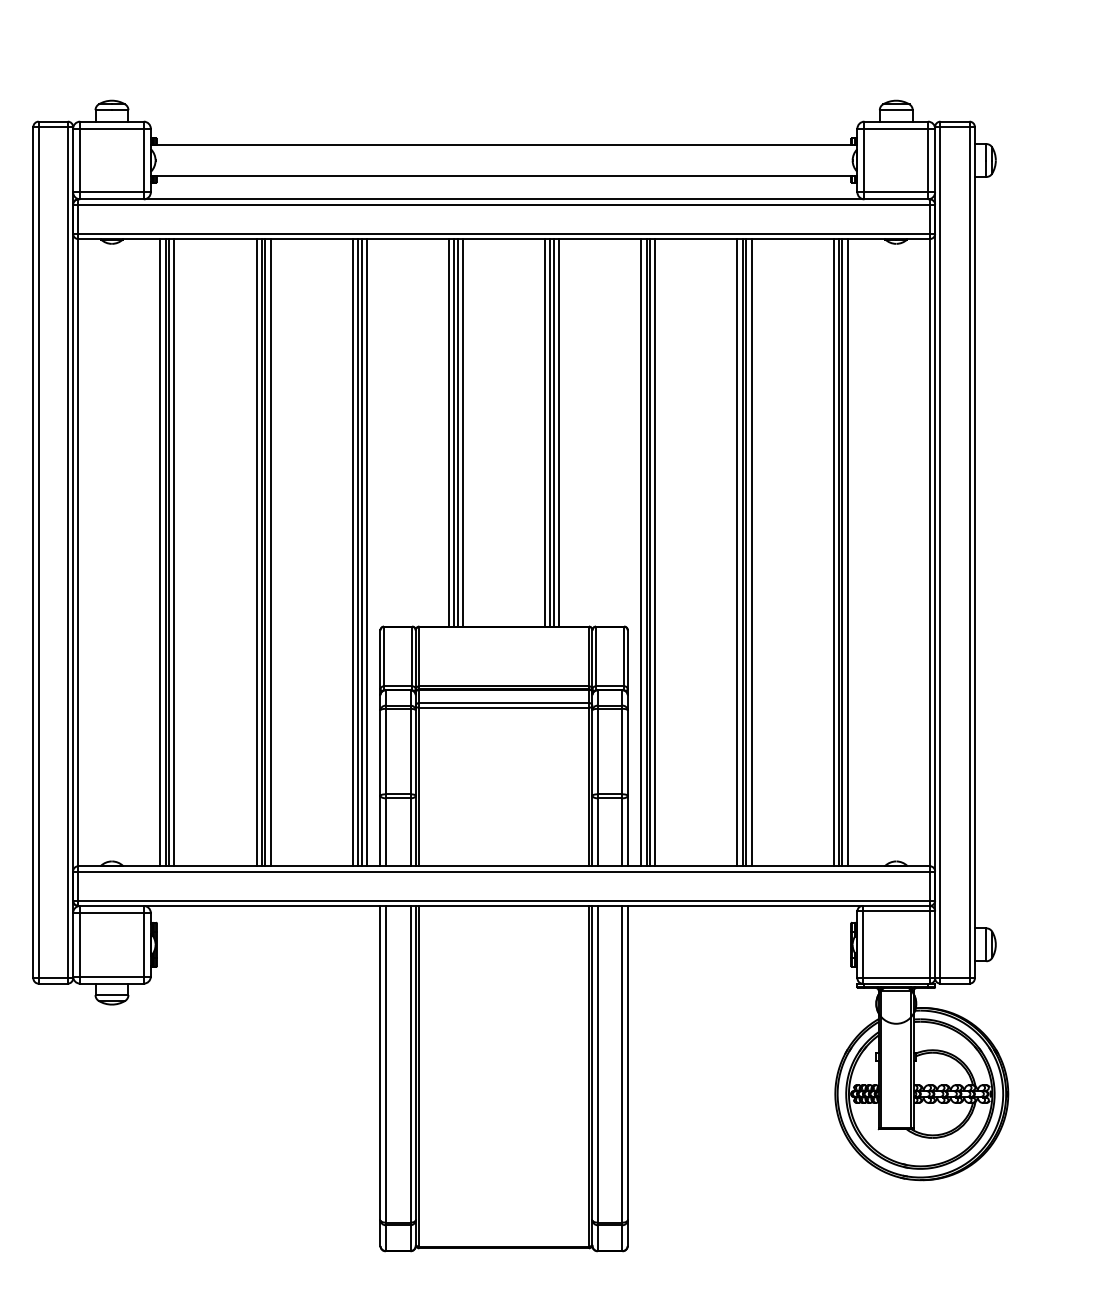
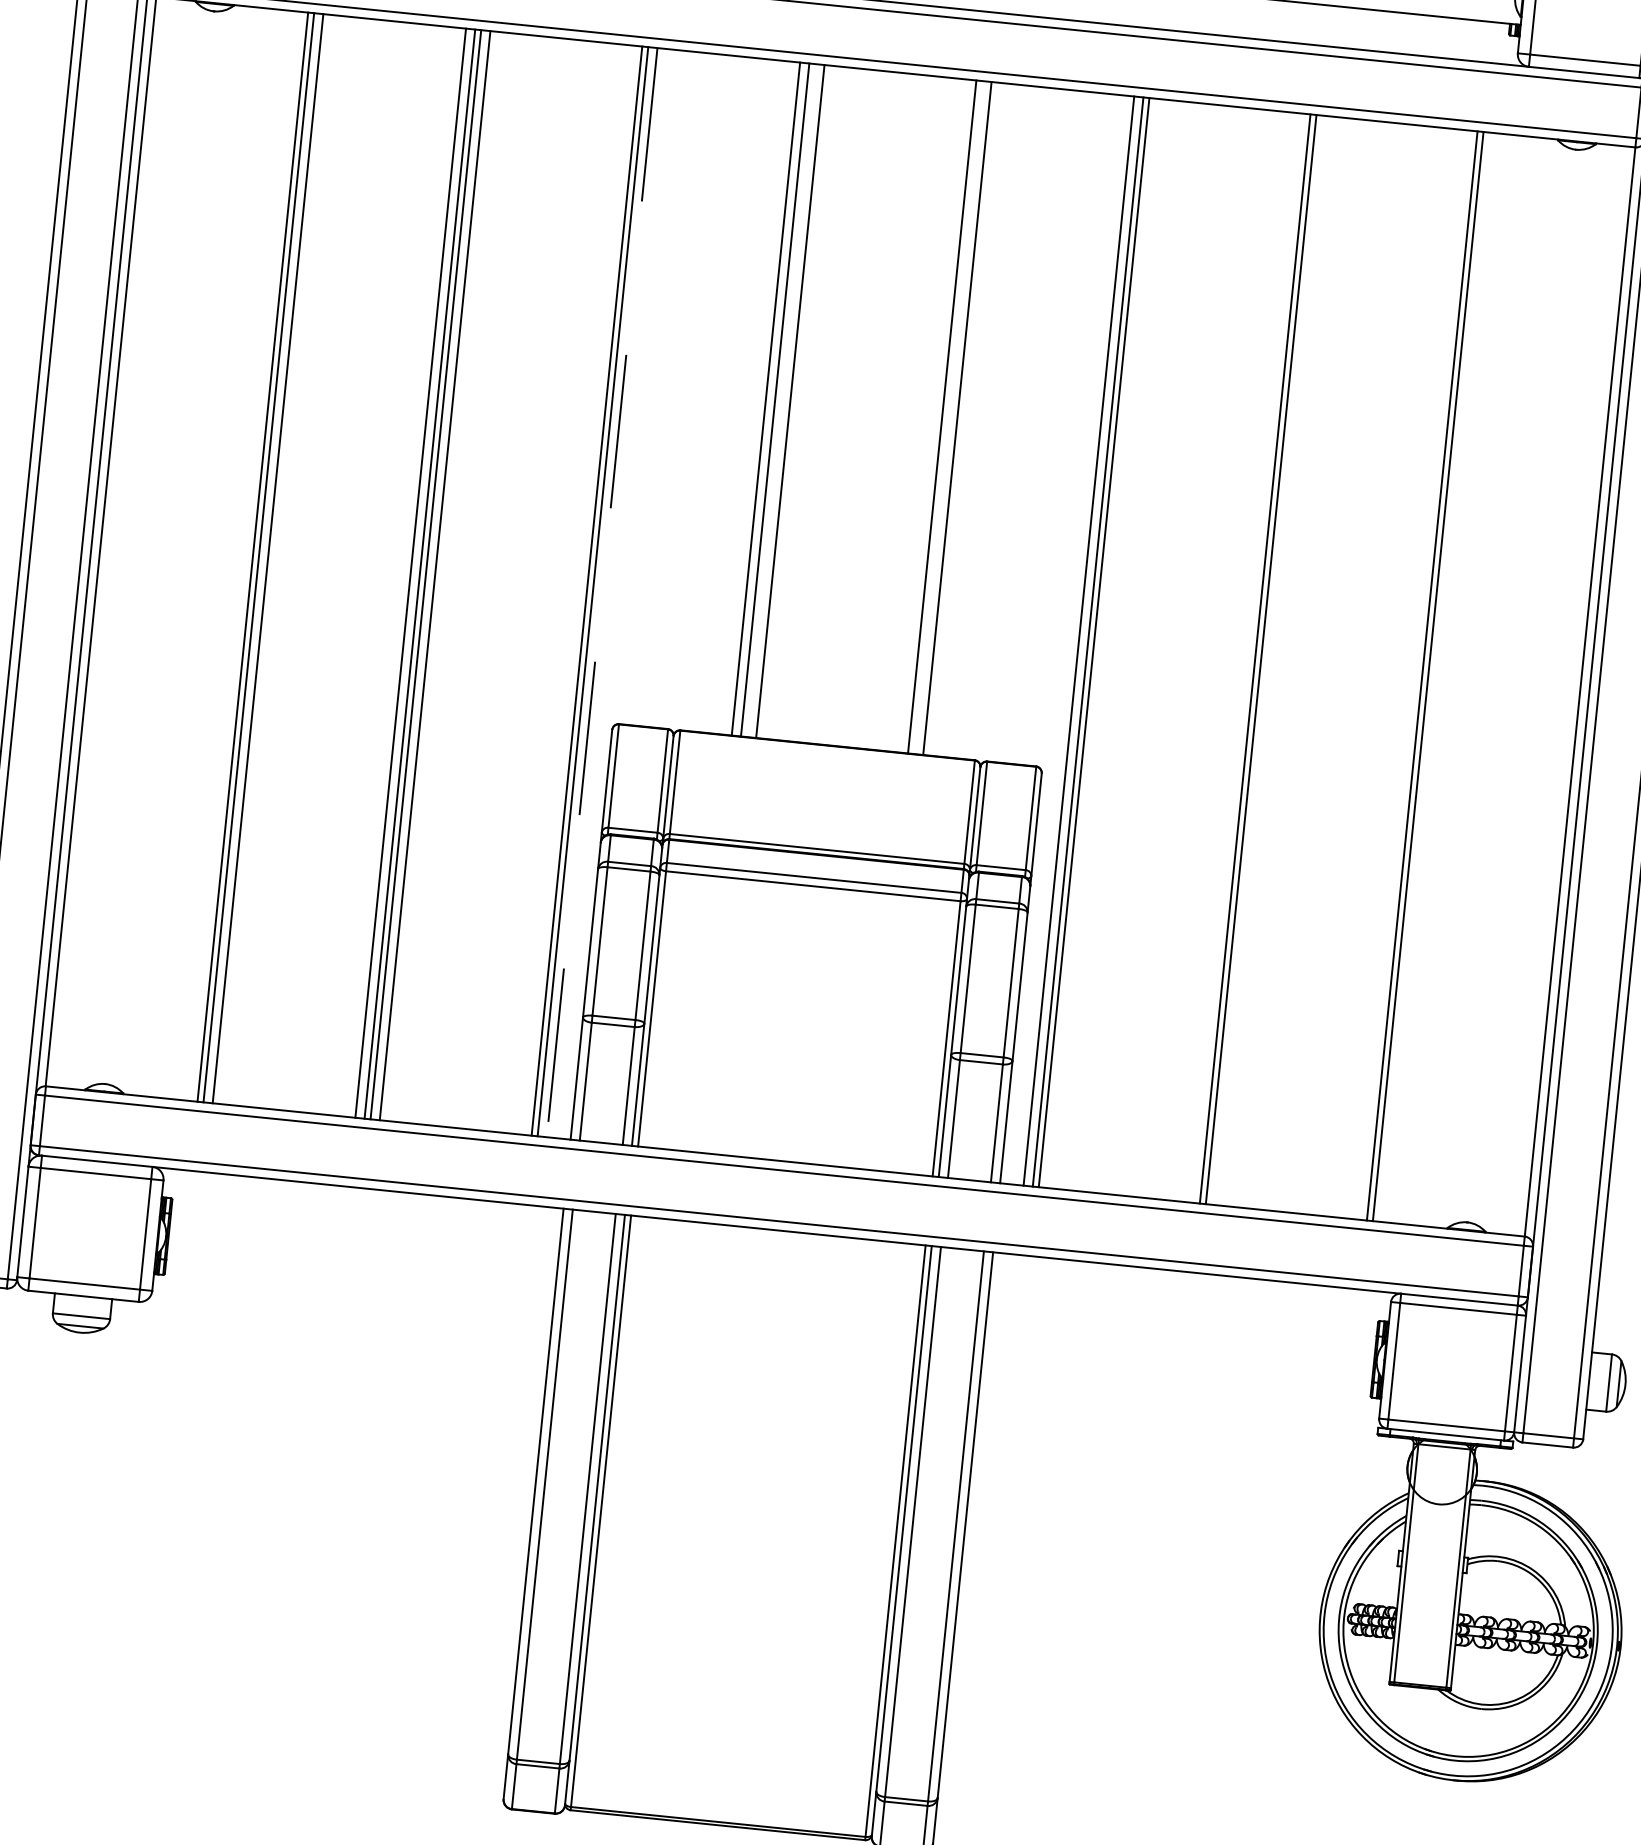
line: (457, 432) -> (780, 399), removed
line: (545, 432) -> (933, 415), removed
line: (553, 432) -> (947, 416), removed
line: (160, 552) -> (243, 555), removed
line: (352, 552) -> (577, 589), removed
line: (366, 552) -> (601, 592), solid -> dashed
line: (655, 552) -> (1103, 643), removed
line: (737, 552) -> (1246, 657), removed
line: (751, 552) -> (1270, 660), removed
line: (833, 552) -> (1412, 674), removed
line: (847, 552) -> (1437, 677), removed

